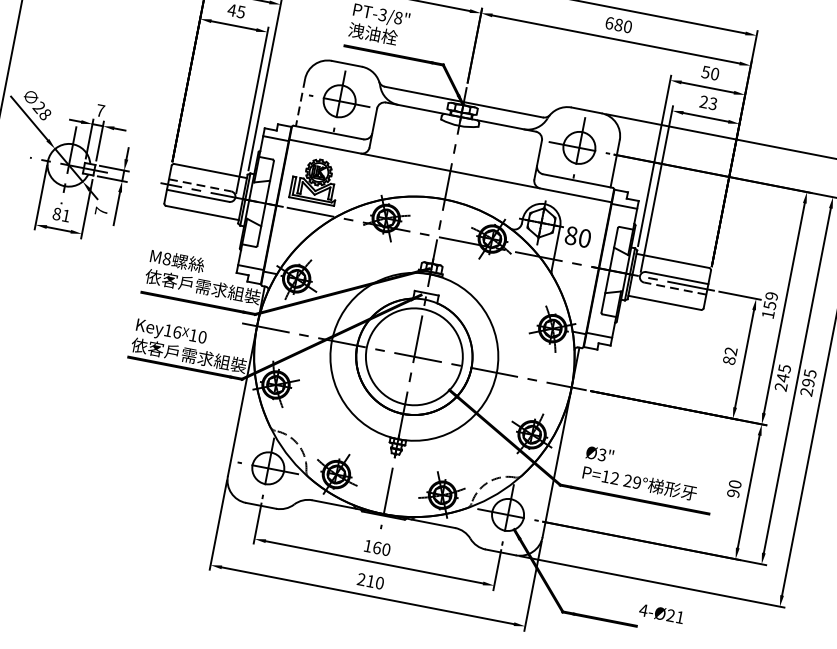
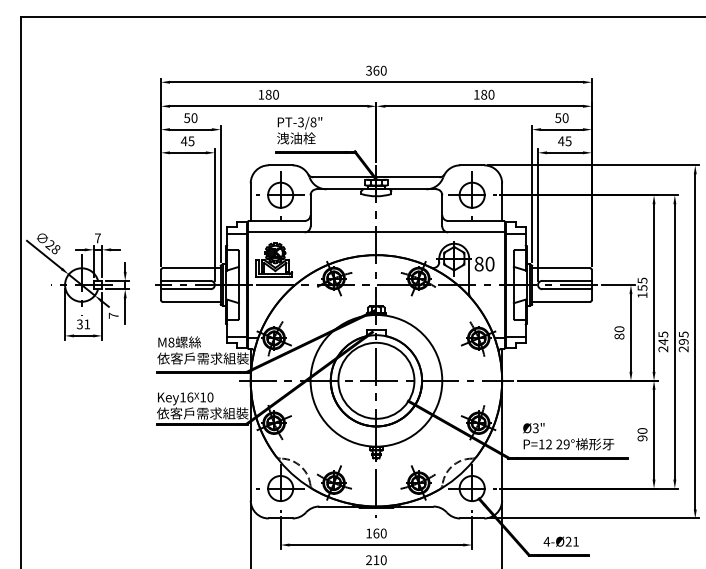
text: (609, 22) -> (476, 94), 680 -> 180
line: (300, 103) -> (250, 202), dashed -> solid
text: (707, 103) -> (564, 141), 23 -> 45
line: (199, 184) -> (185, 280), dashed -> solid
text: (56, 214) -> (79, 324), 81 -> 31
line: (675, 289) -> (567, 289), dashed -> solid
text: (771, 295) -> (642, 280), 159 -> 155
text: (731, 351) -> (619, 329), 82 -> 80
text: (660, 613) -> (560, 541), moved

